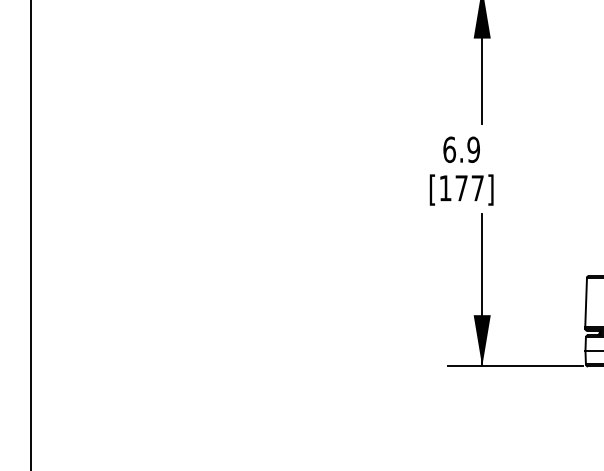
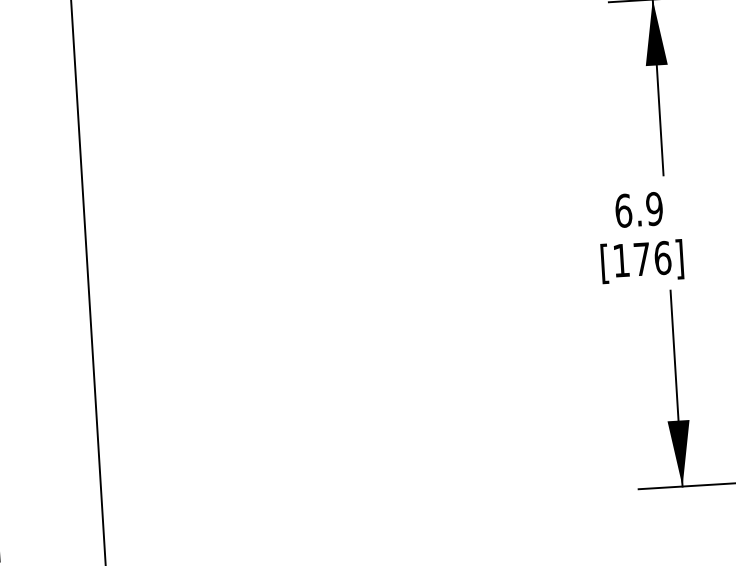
text: (477, 188) -> (662, 258), [177] -> [176]

